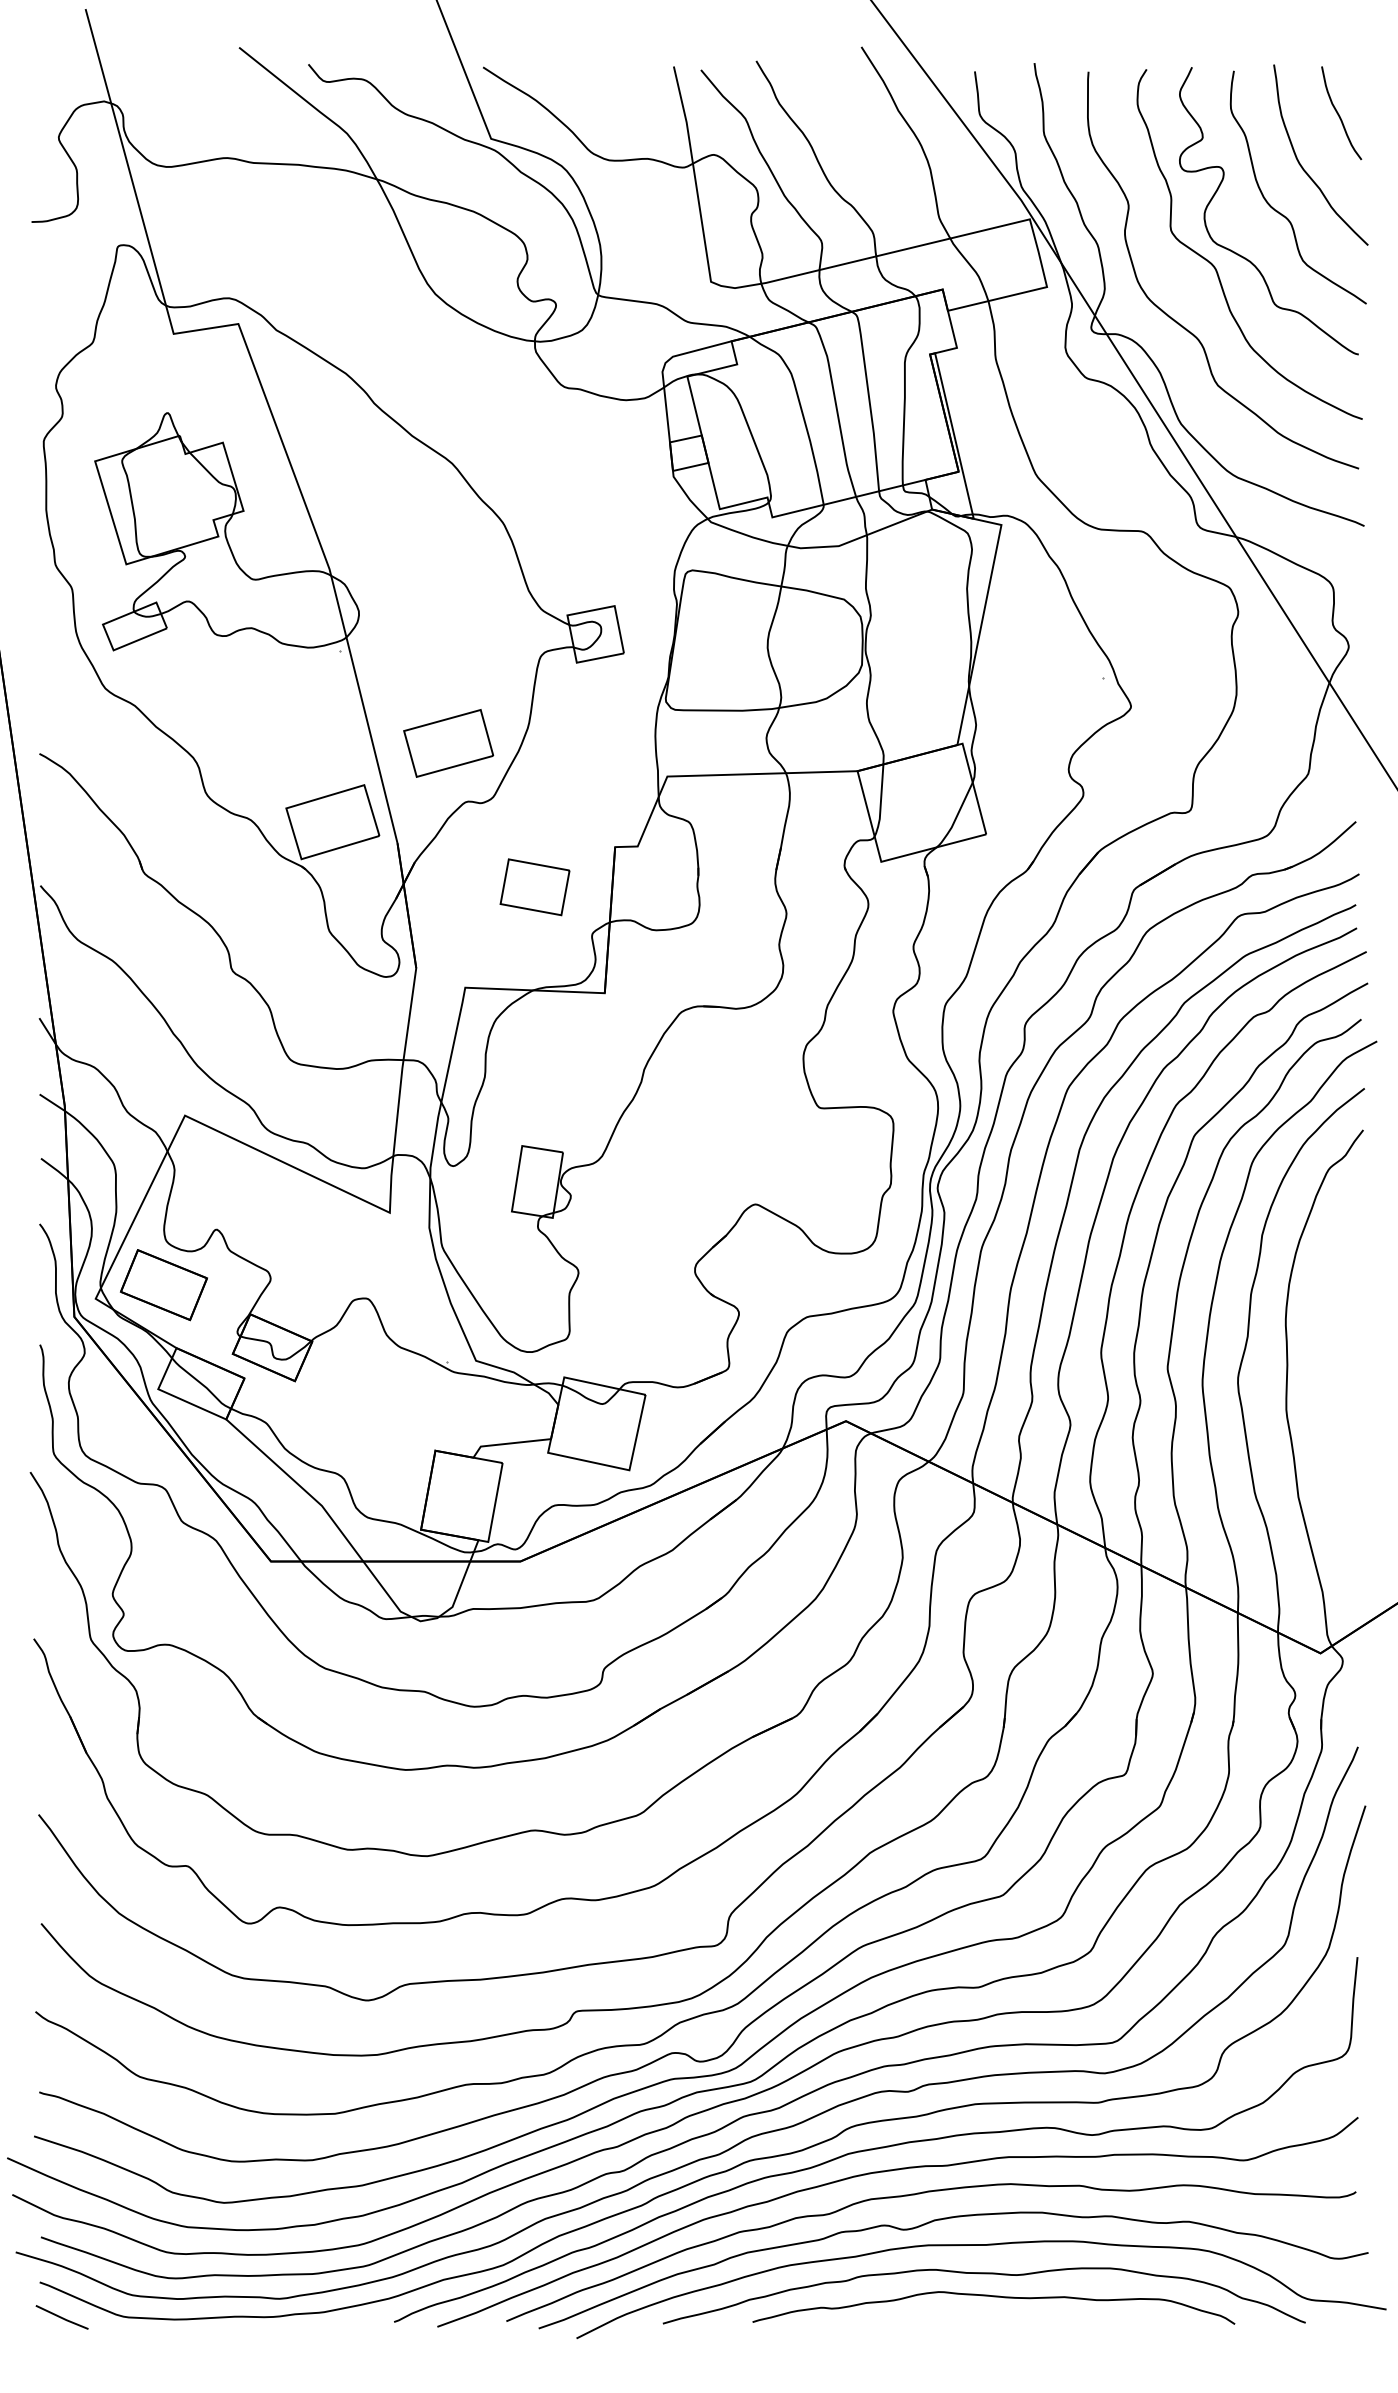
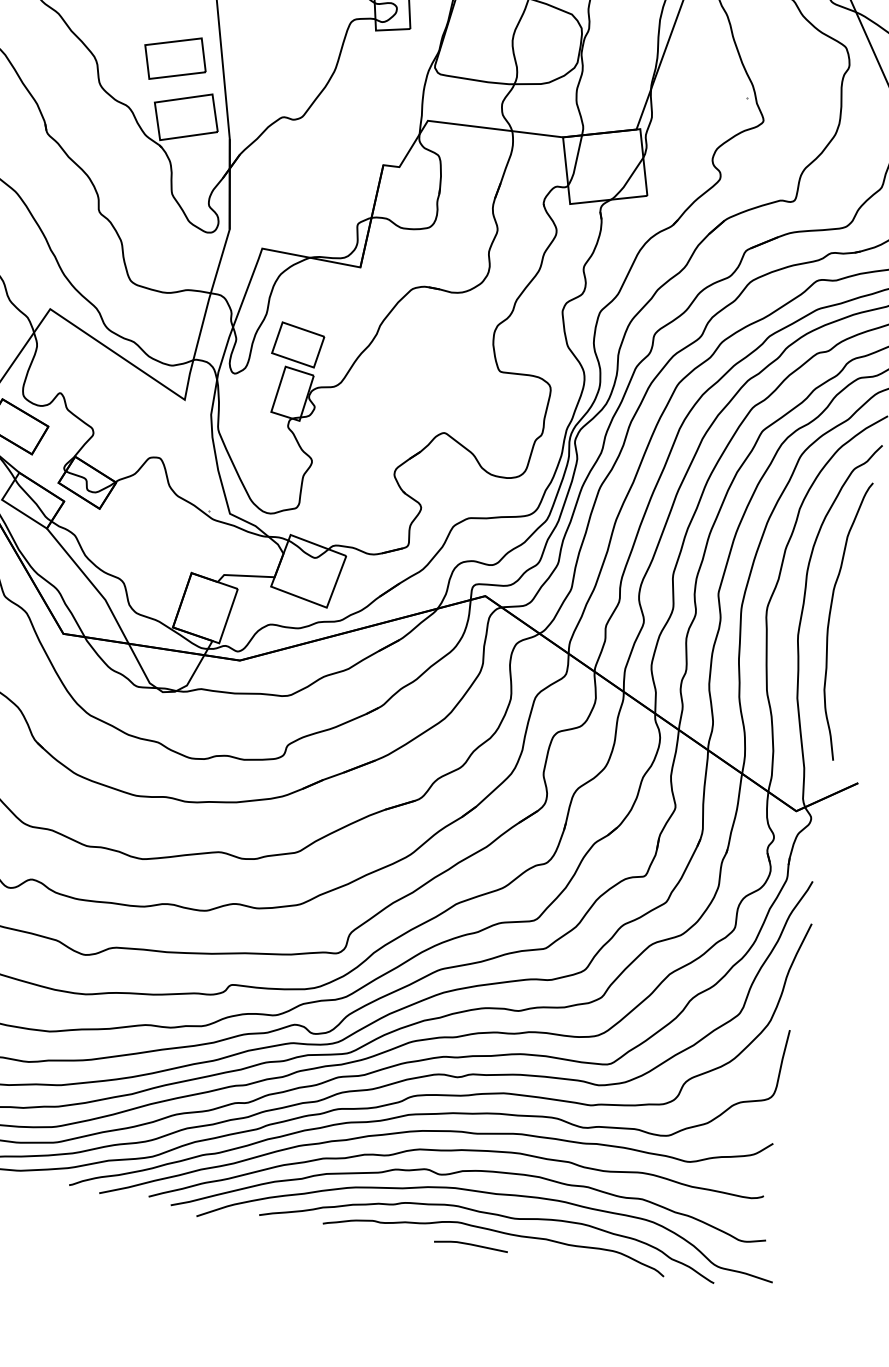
part: (448, 743) -> (175, 58), moved
part: (534, 887) -> (297, 345), moved
curve: (1326, 1379) -> (829, 618), added
line: (962, 2320) -> (471, 1244), added

